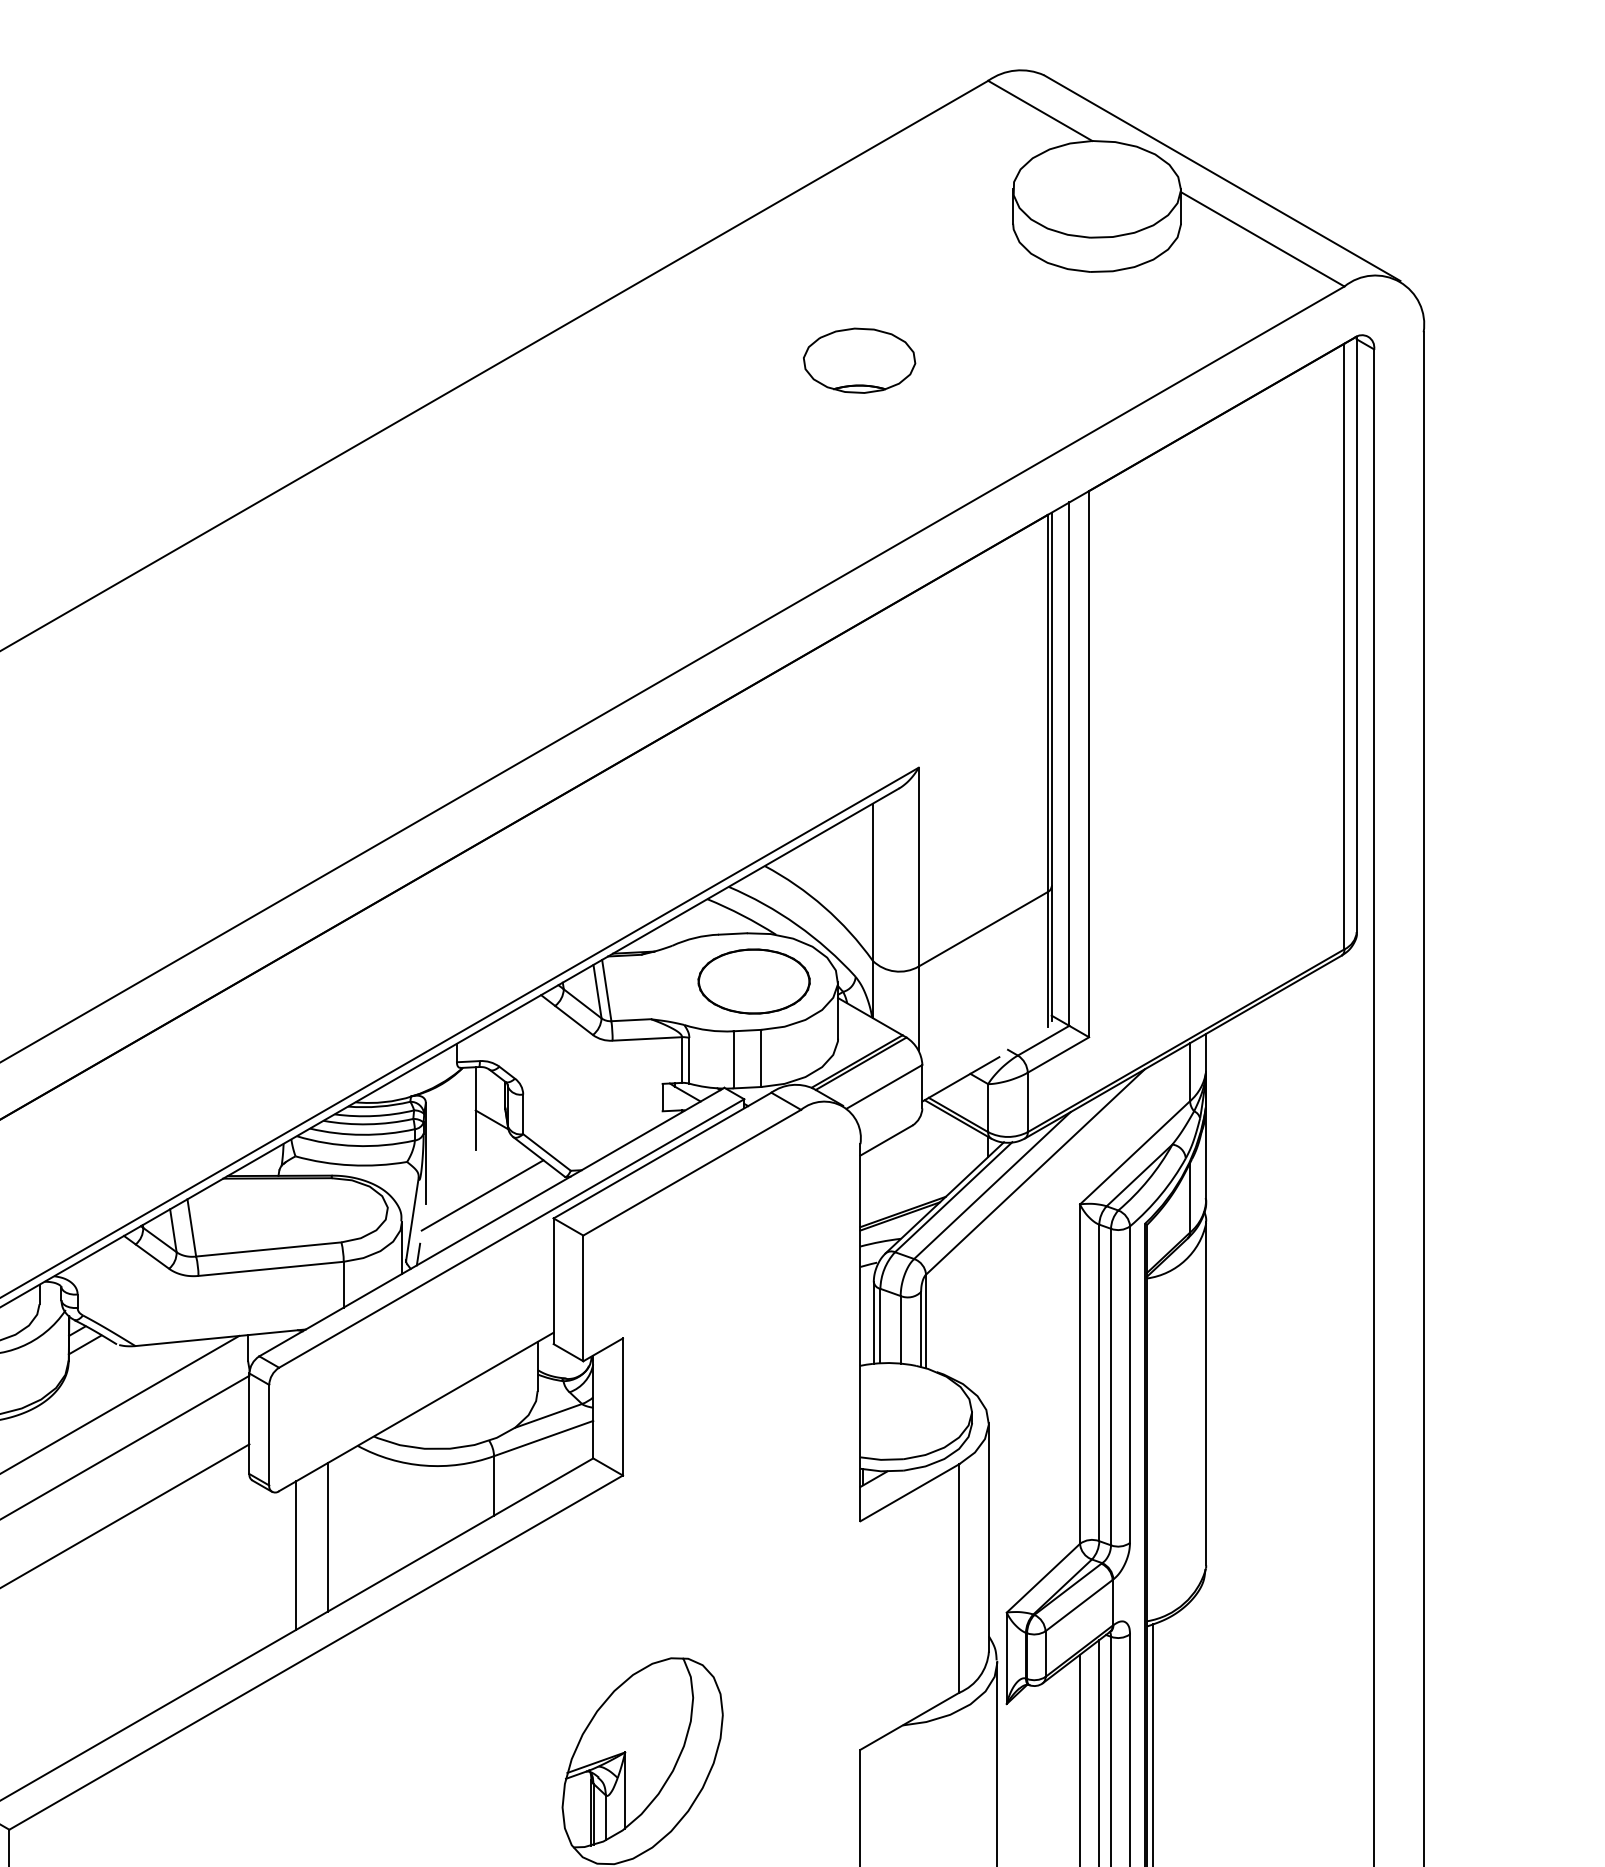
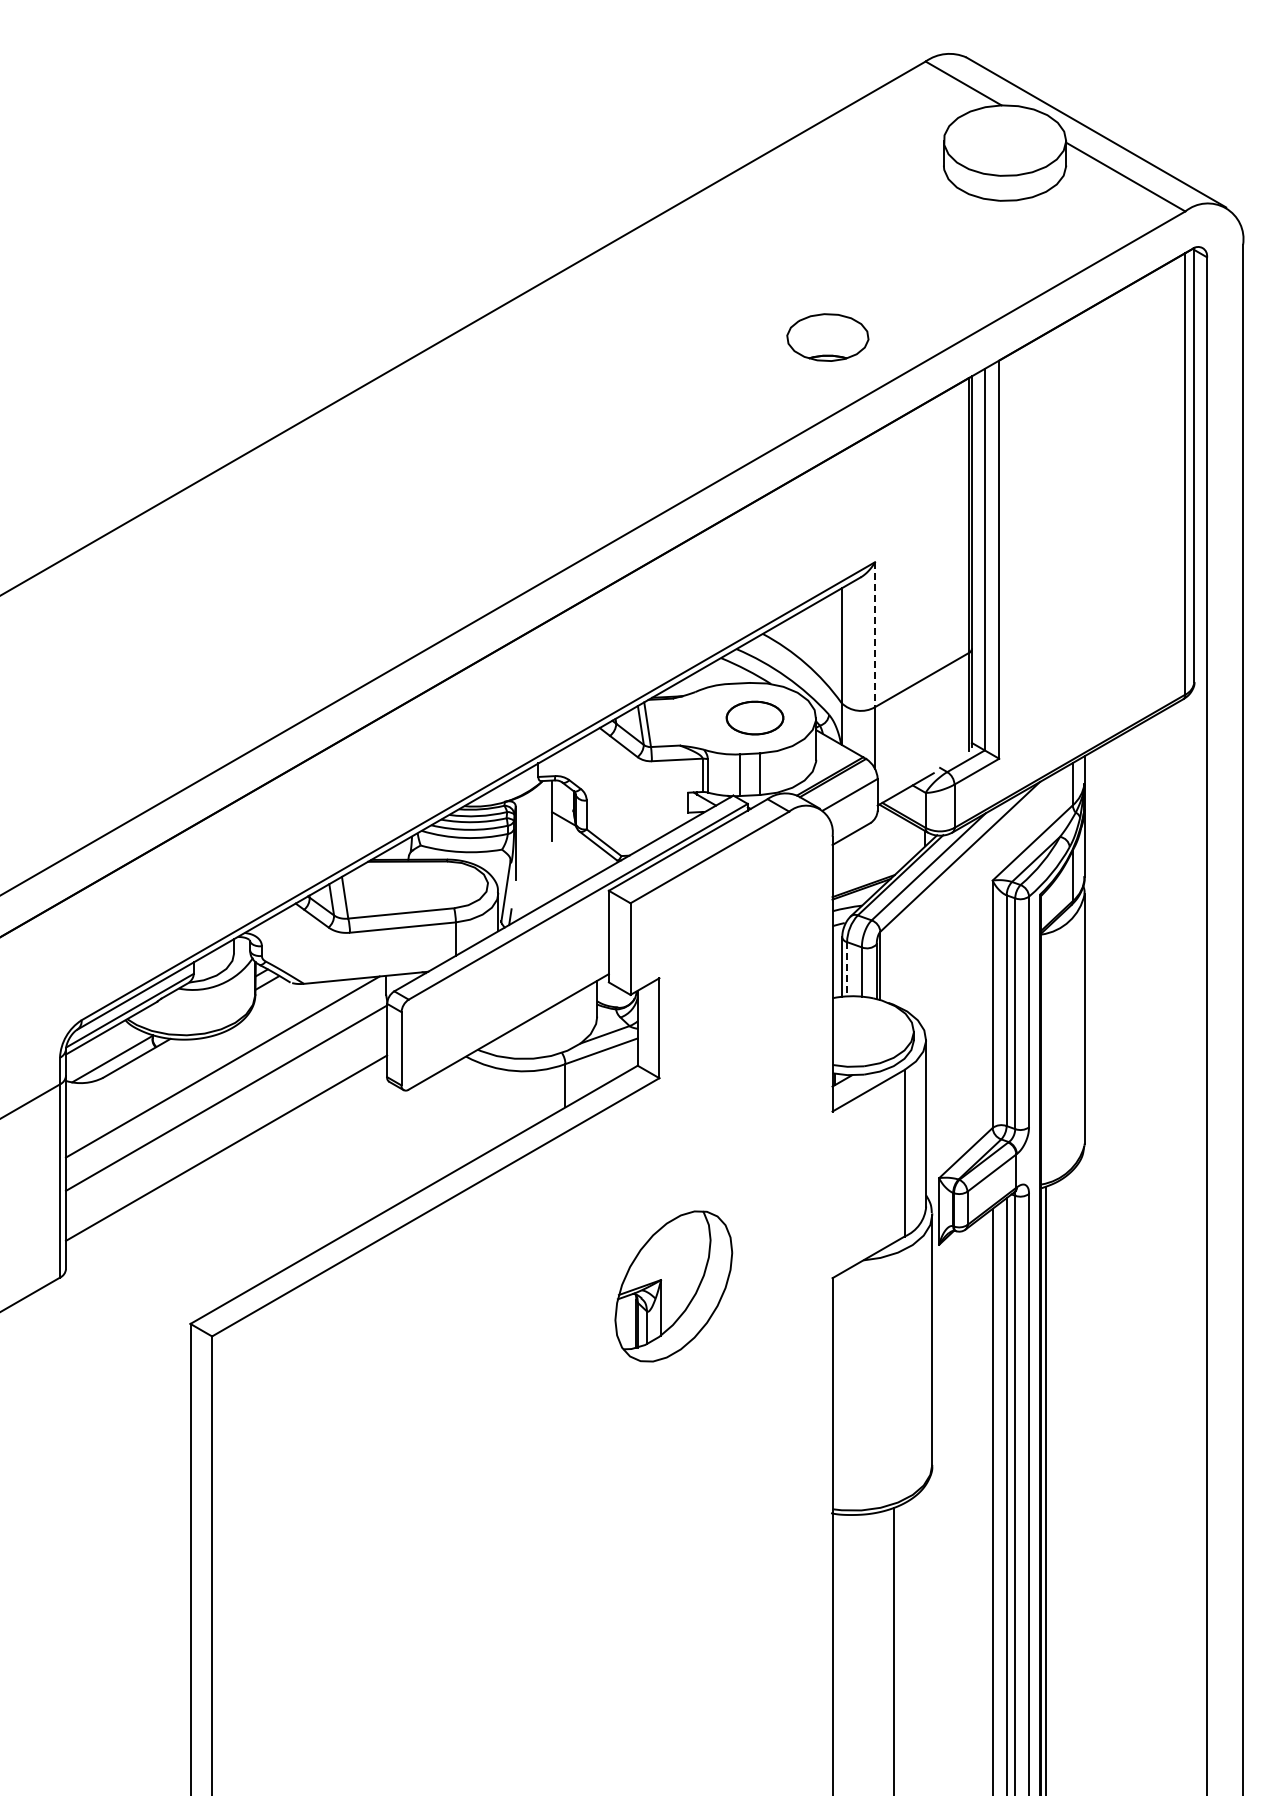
part: (859, 360) -> (827, 337), moved
line: (919, 868) -> (875, 635), solid -> dashed
part: (753, 980) -> (754, 717), size x0.7
line: (481, 1194) -> (556, 873), removed
line: (880, 1326) -> (847, 969), solid -> dashed
line: (328, 1537) -> (444, 1123), removed
line: (296, 1555) -> (421, 1136), removed

